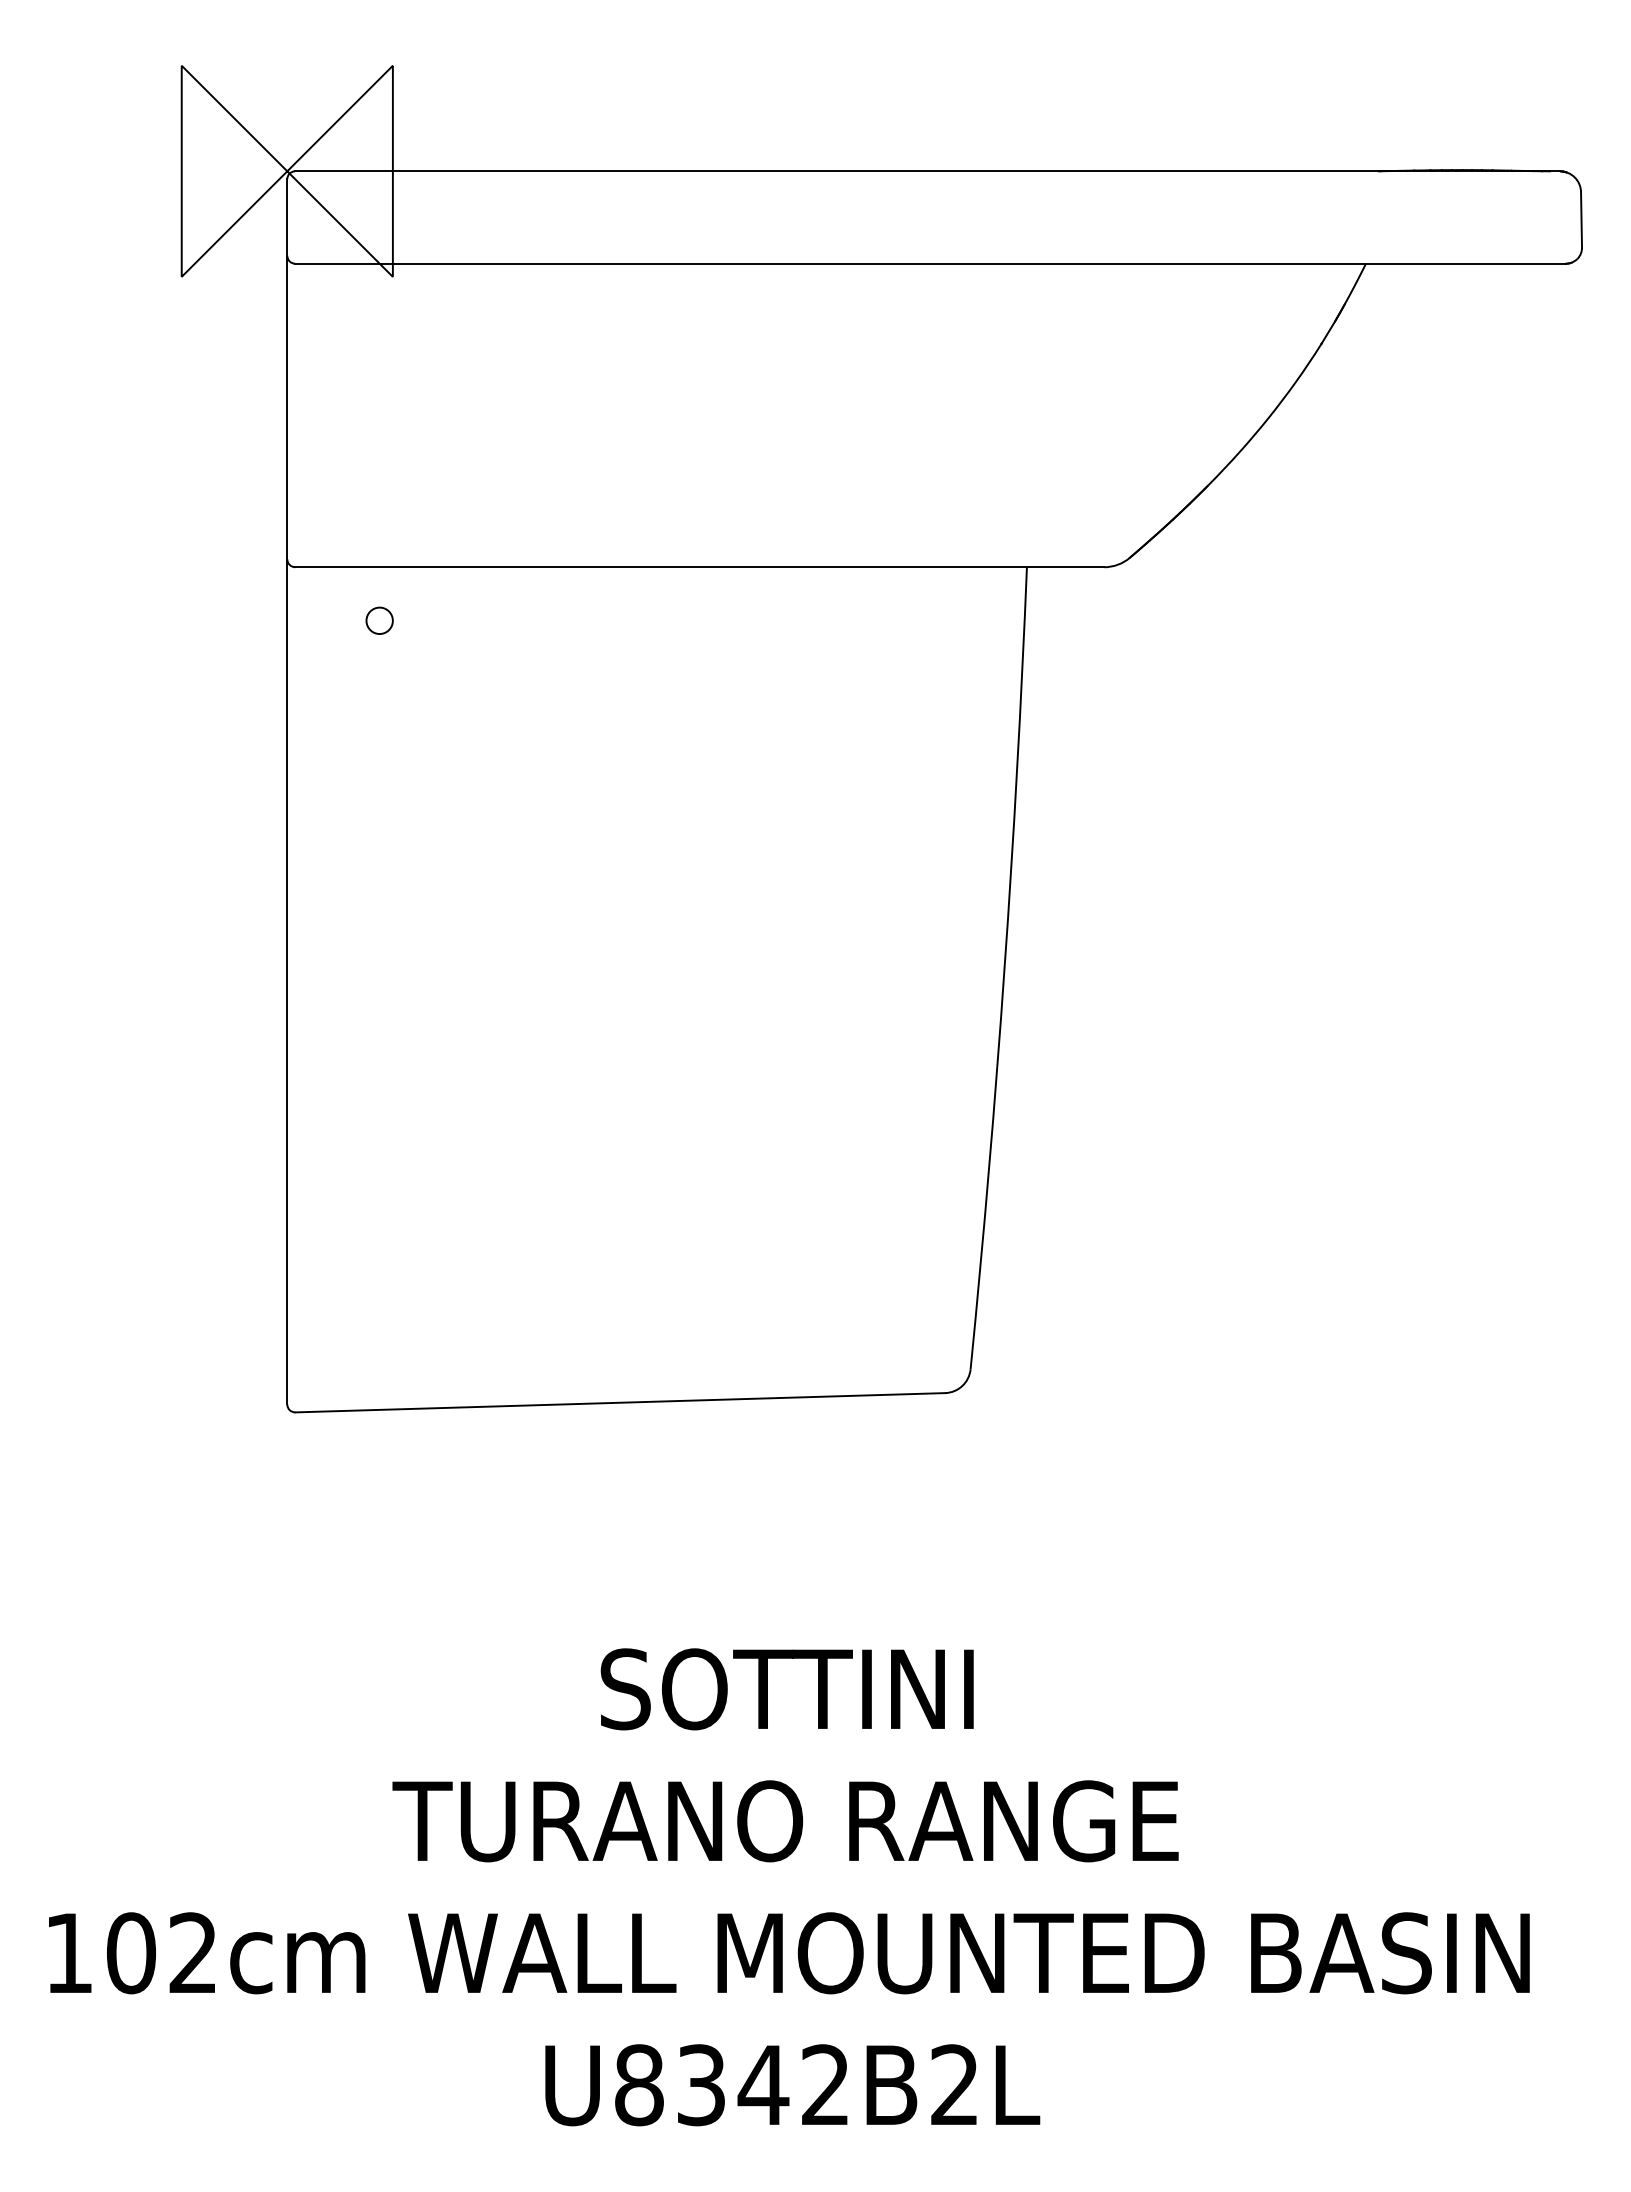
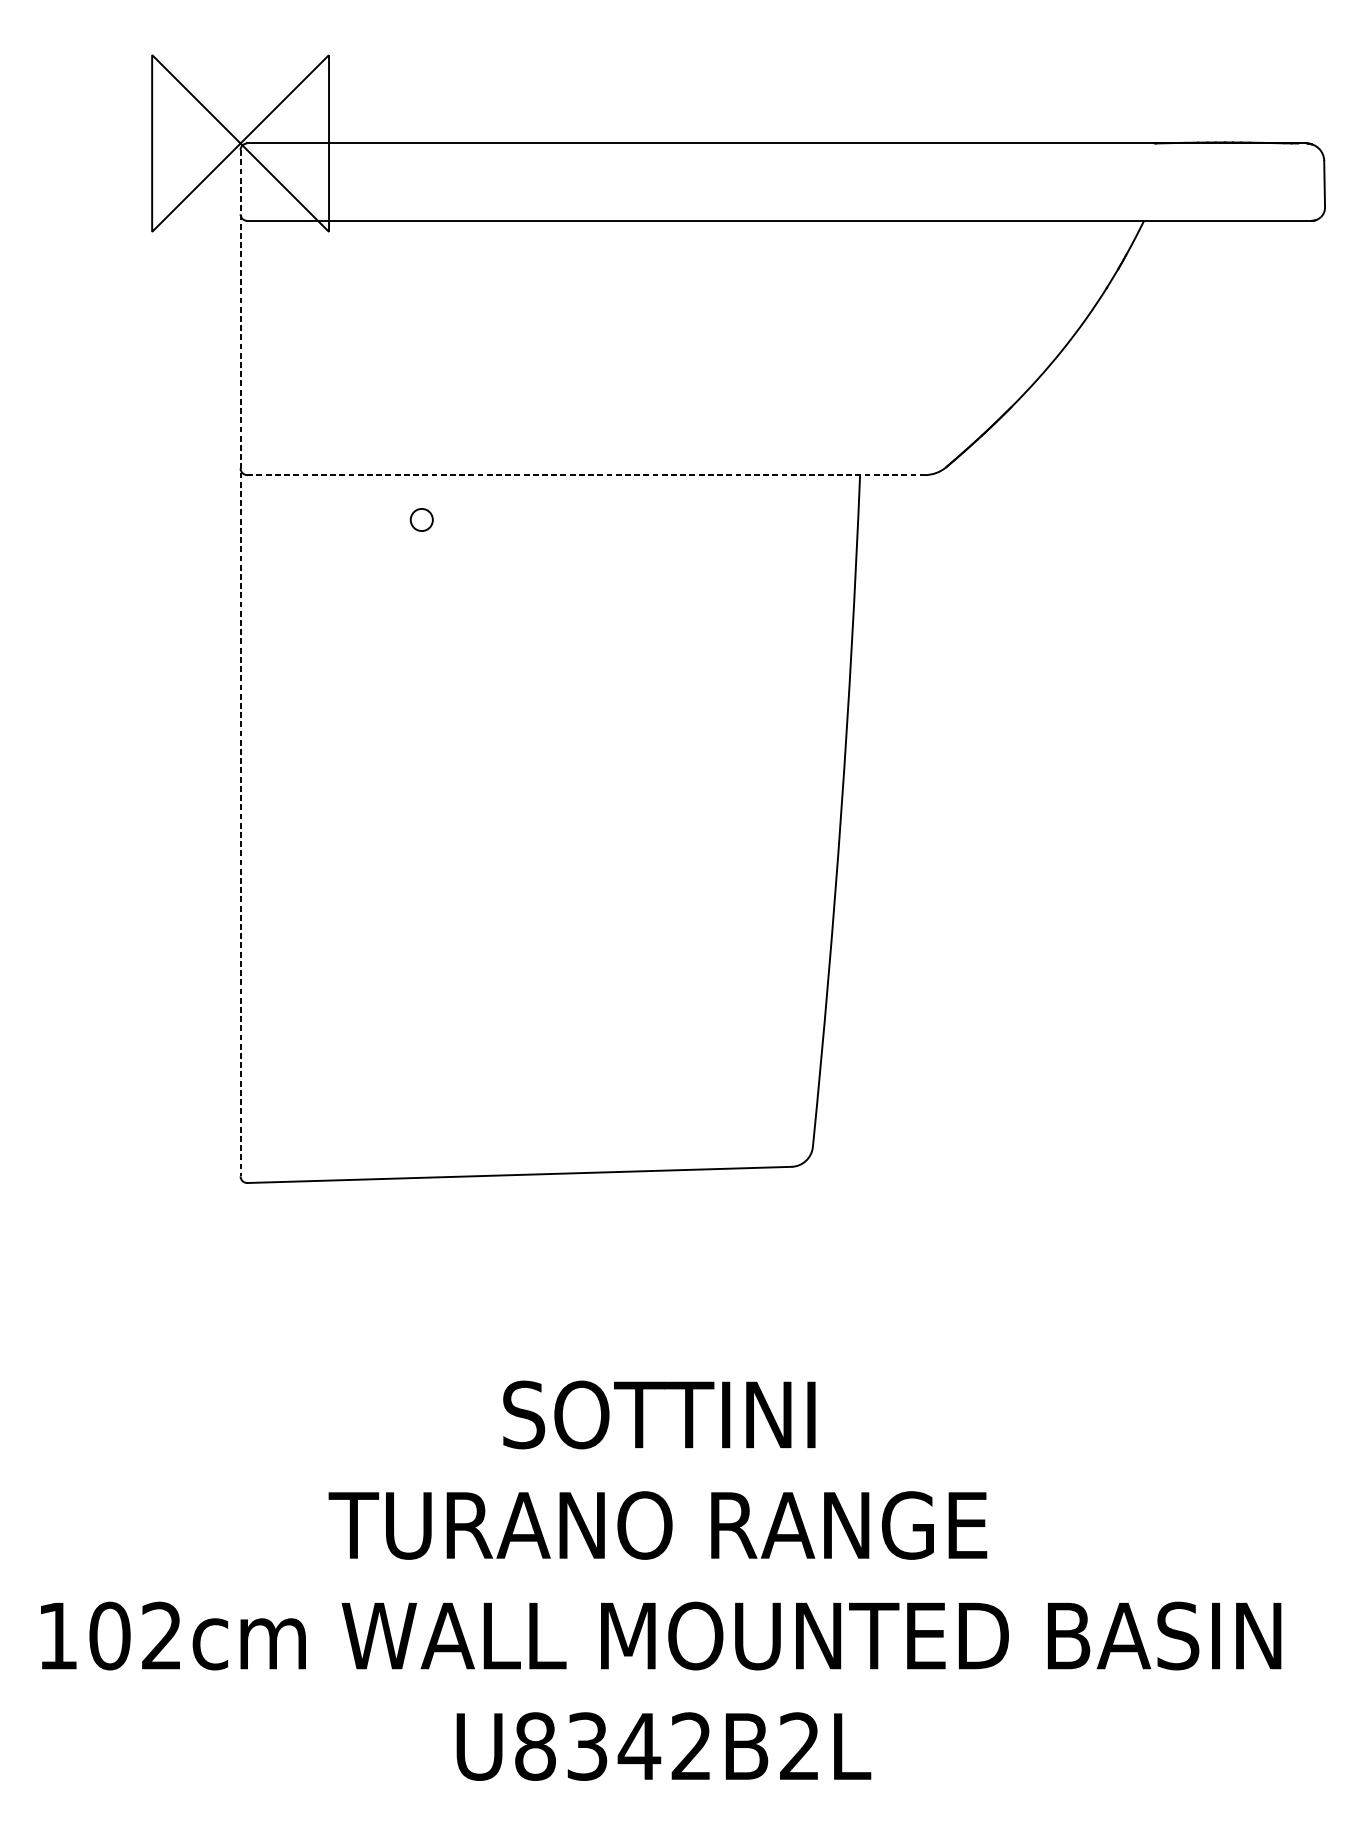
line: (700, 567) -> (586, 475), solid -> dashed
circle: (379, 620) -> (421, 519), moved
line: (287, 791) -> (240, 662), solid -> dashed

